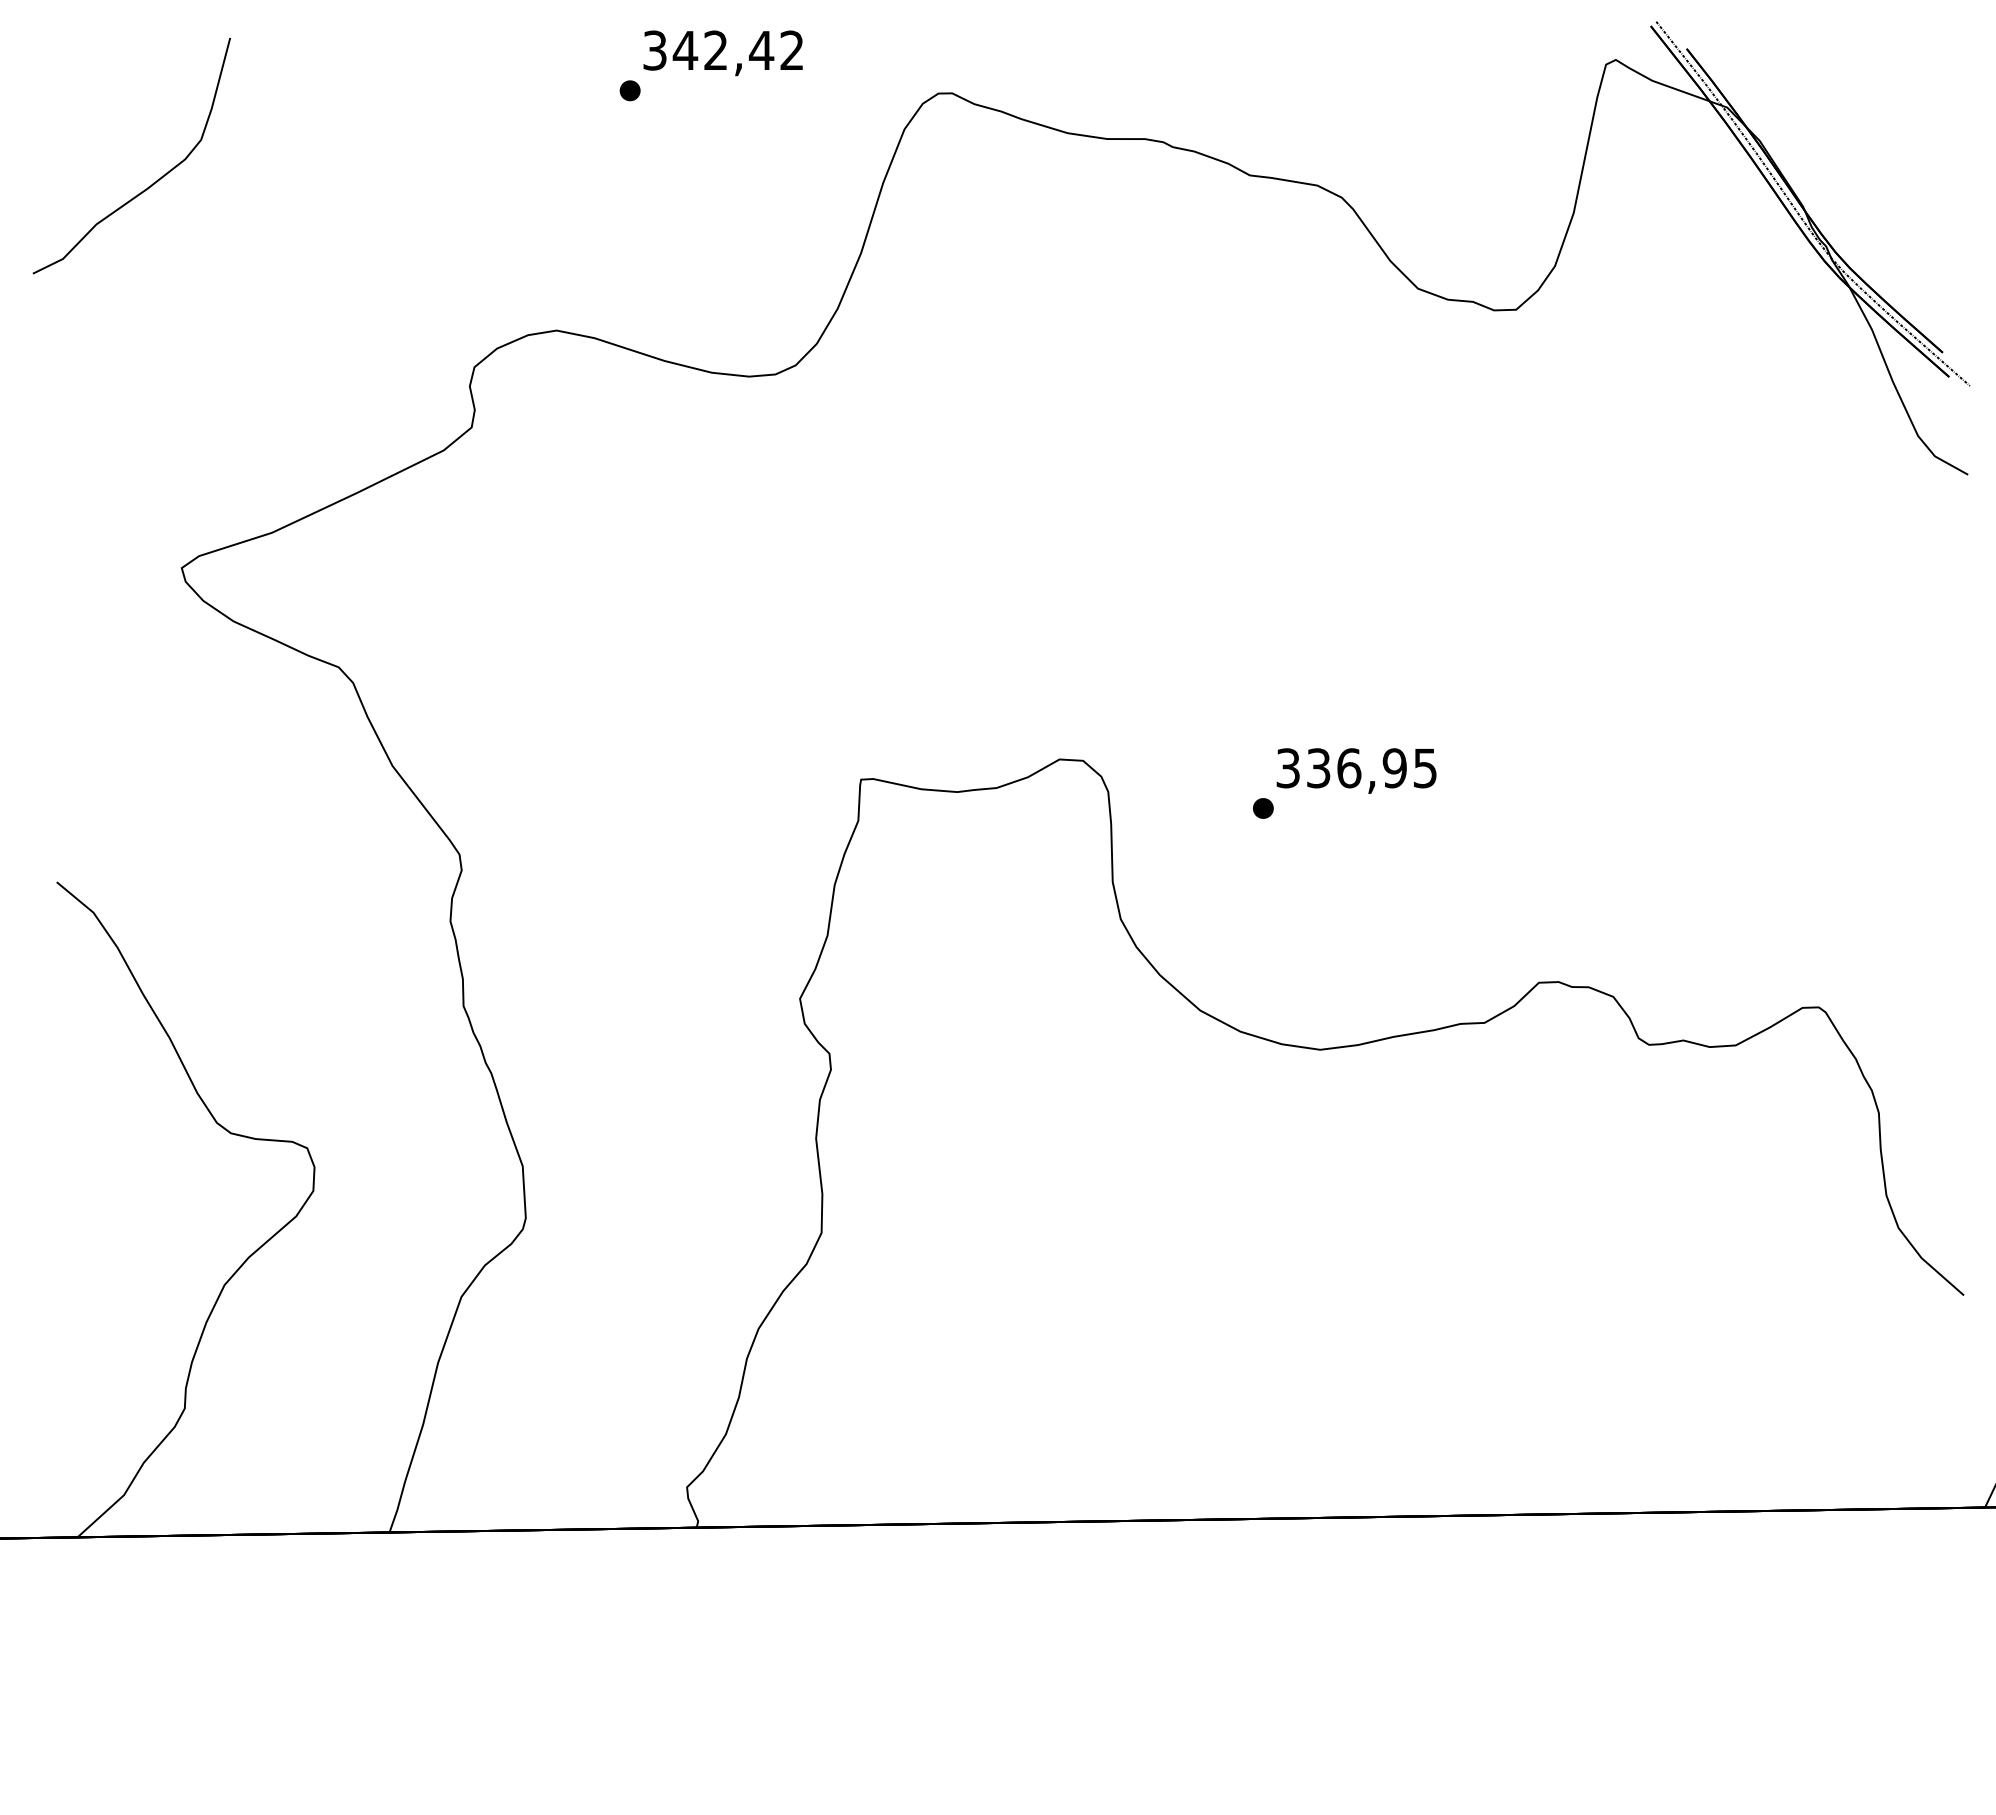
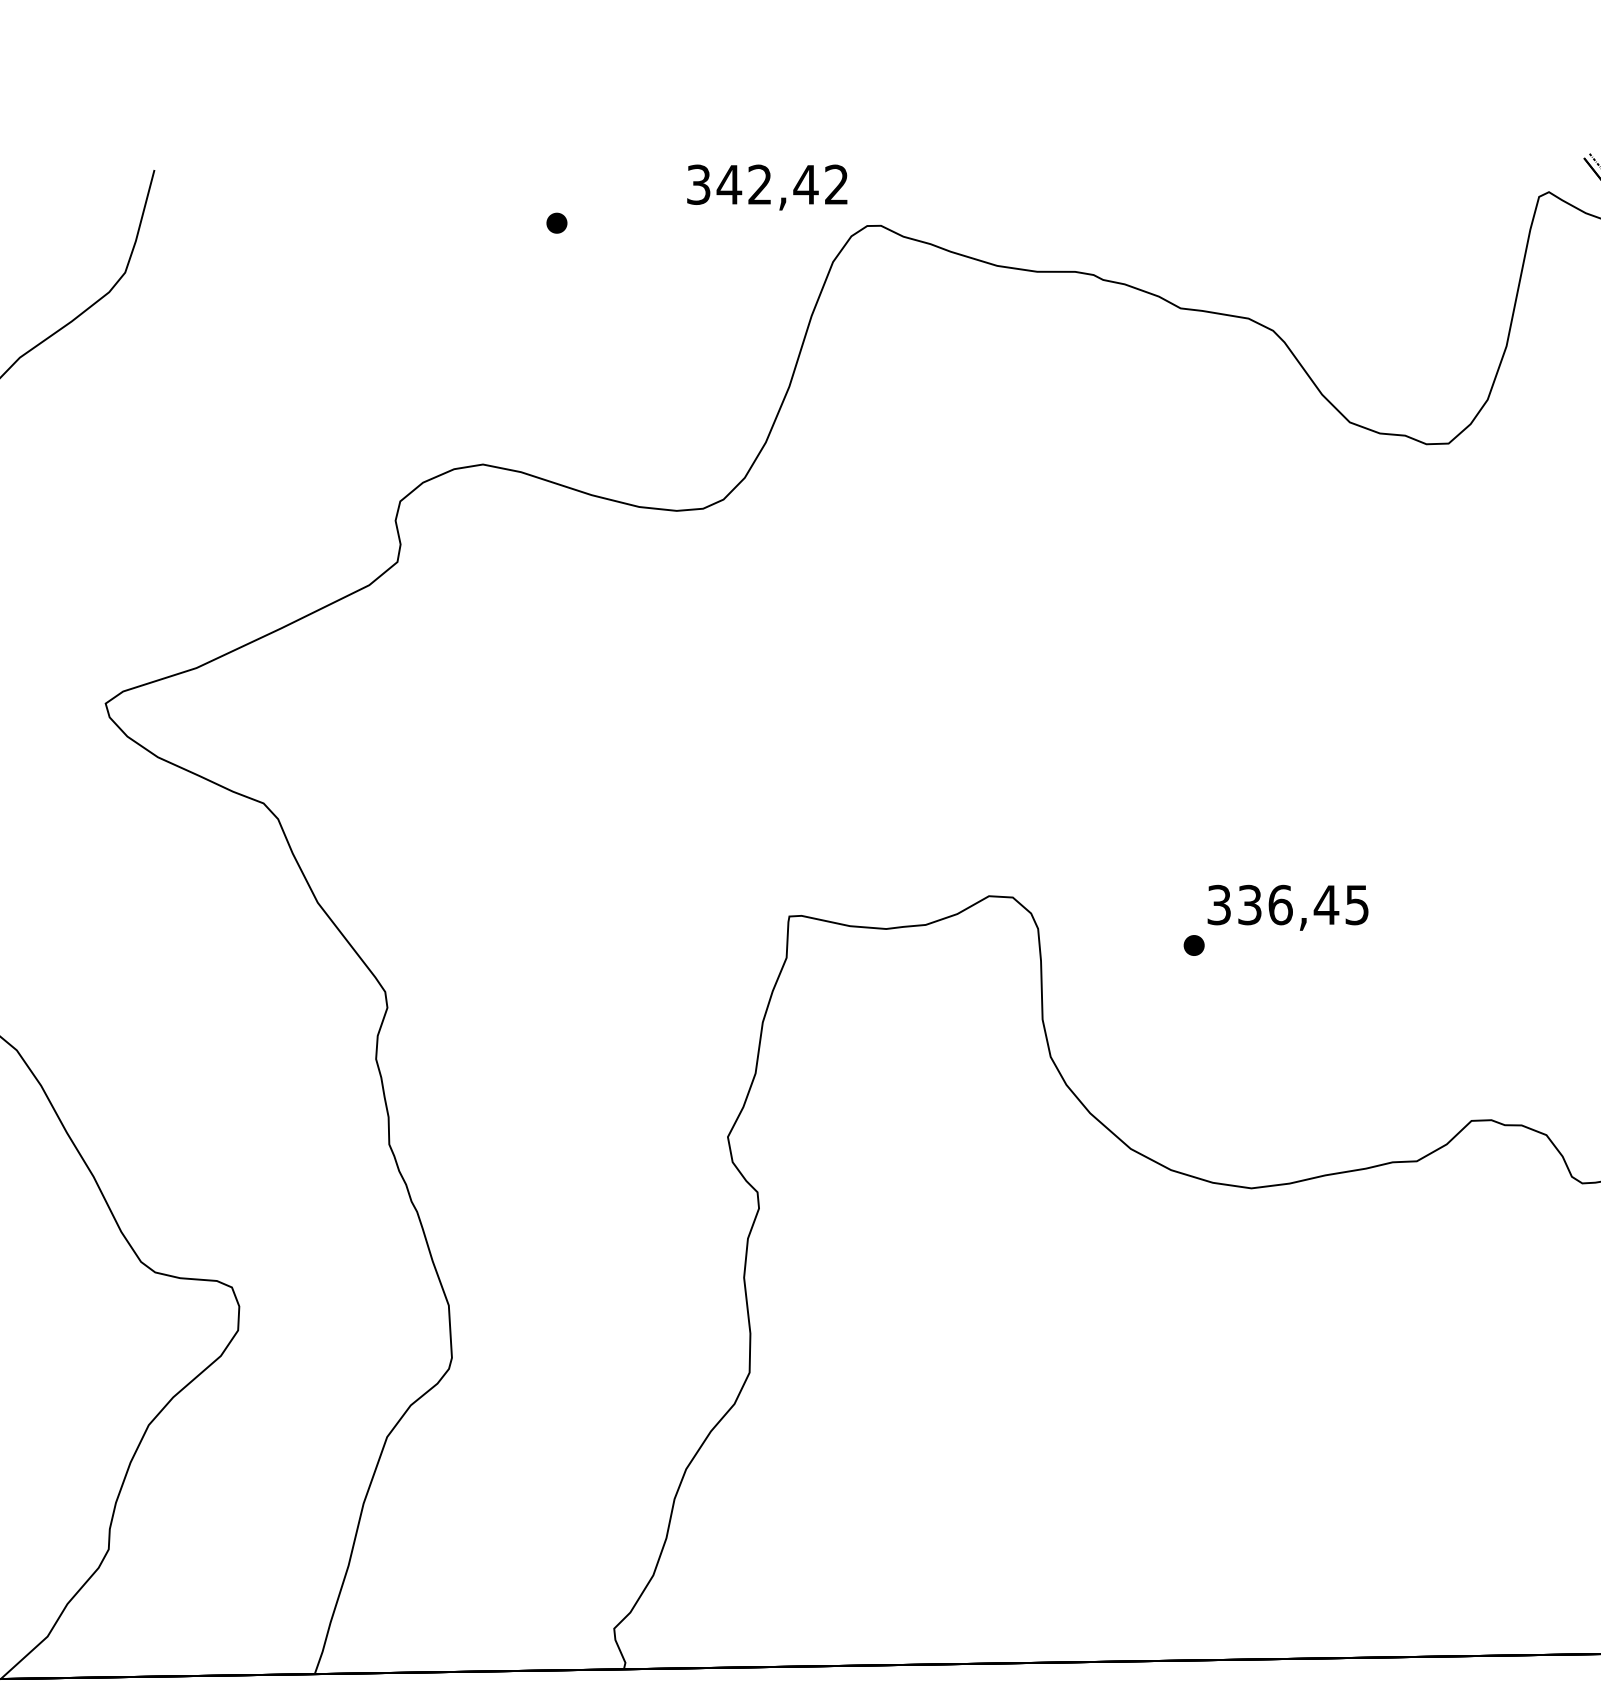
text: (722, 53) -> (766, 187), moved
text: (1394, 768) -> (1326, 905), 336,95 -> 336,45

